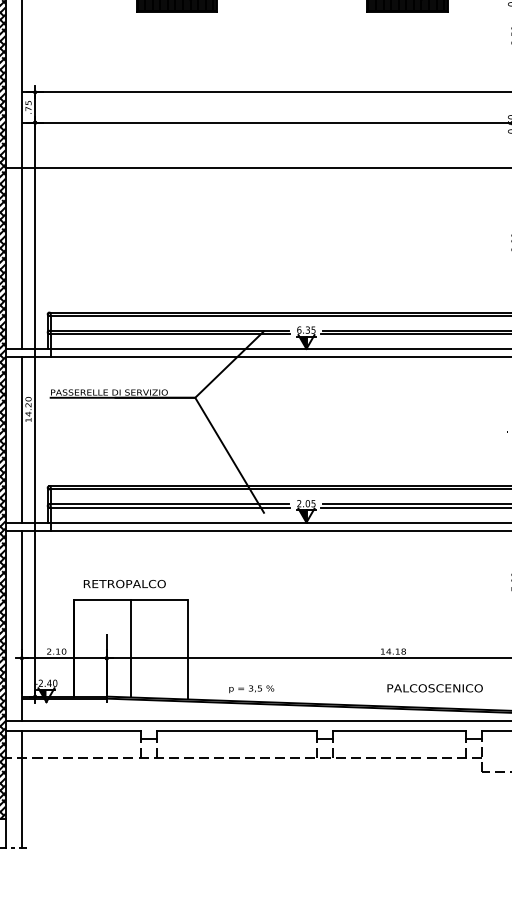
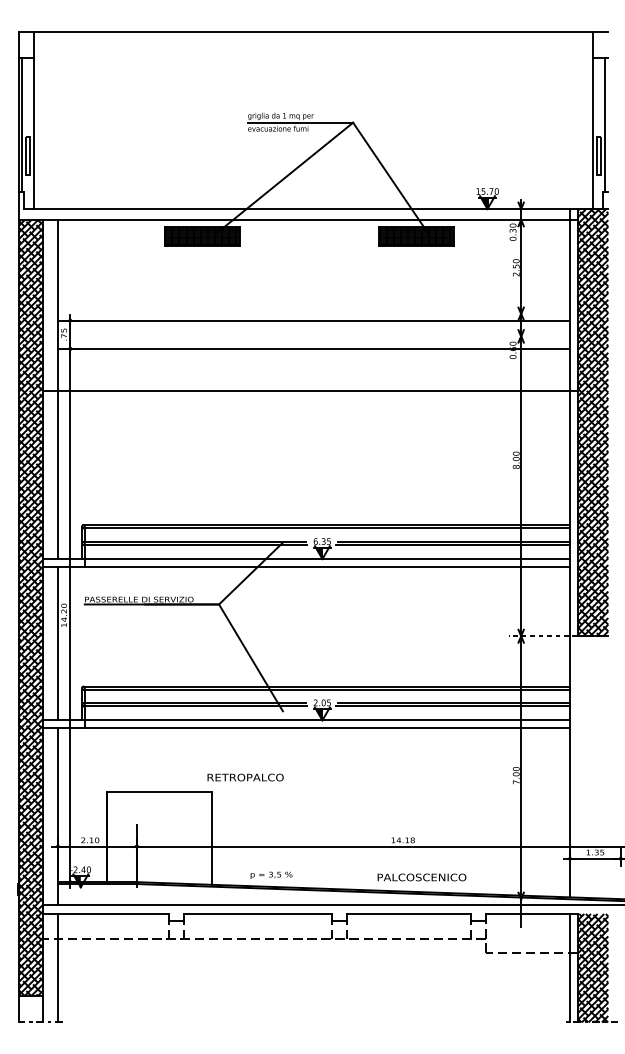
text: (124, 583) -> (245, 777), moved
line: (131, 648) -> (159, 837), removed
text: (434, 688) -> (421, 877), moved

